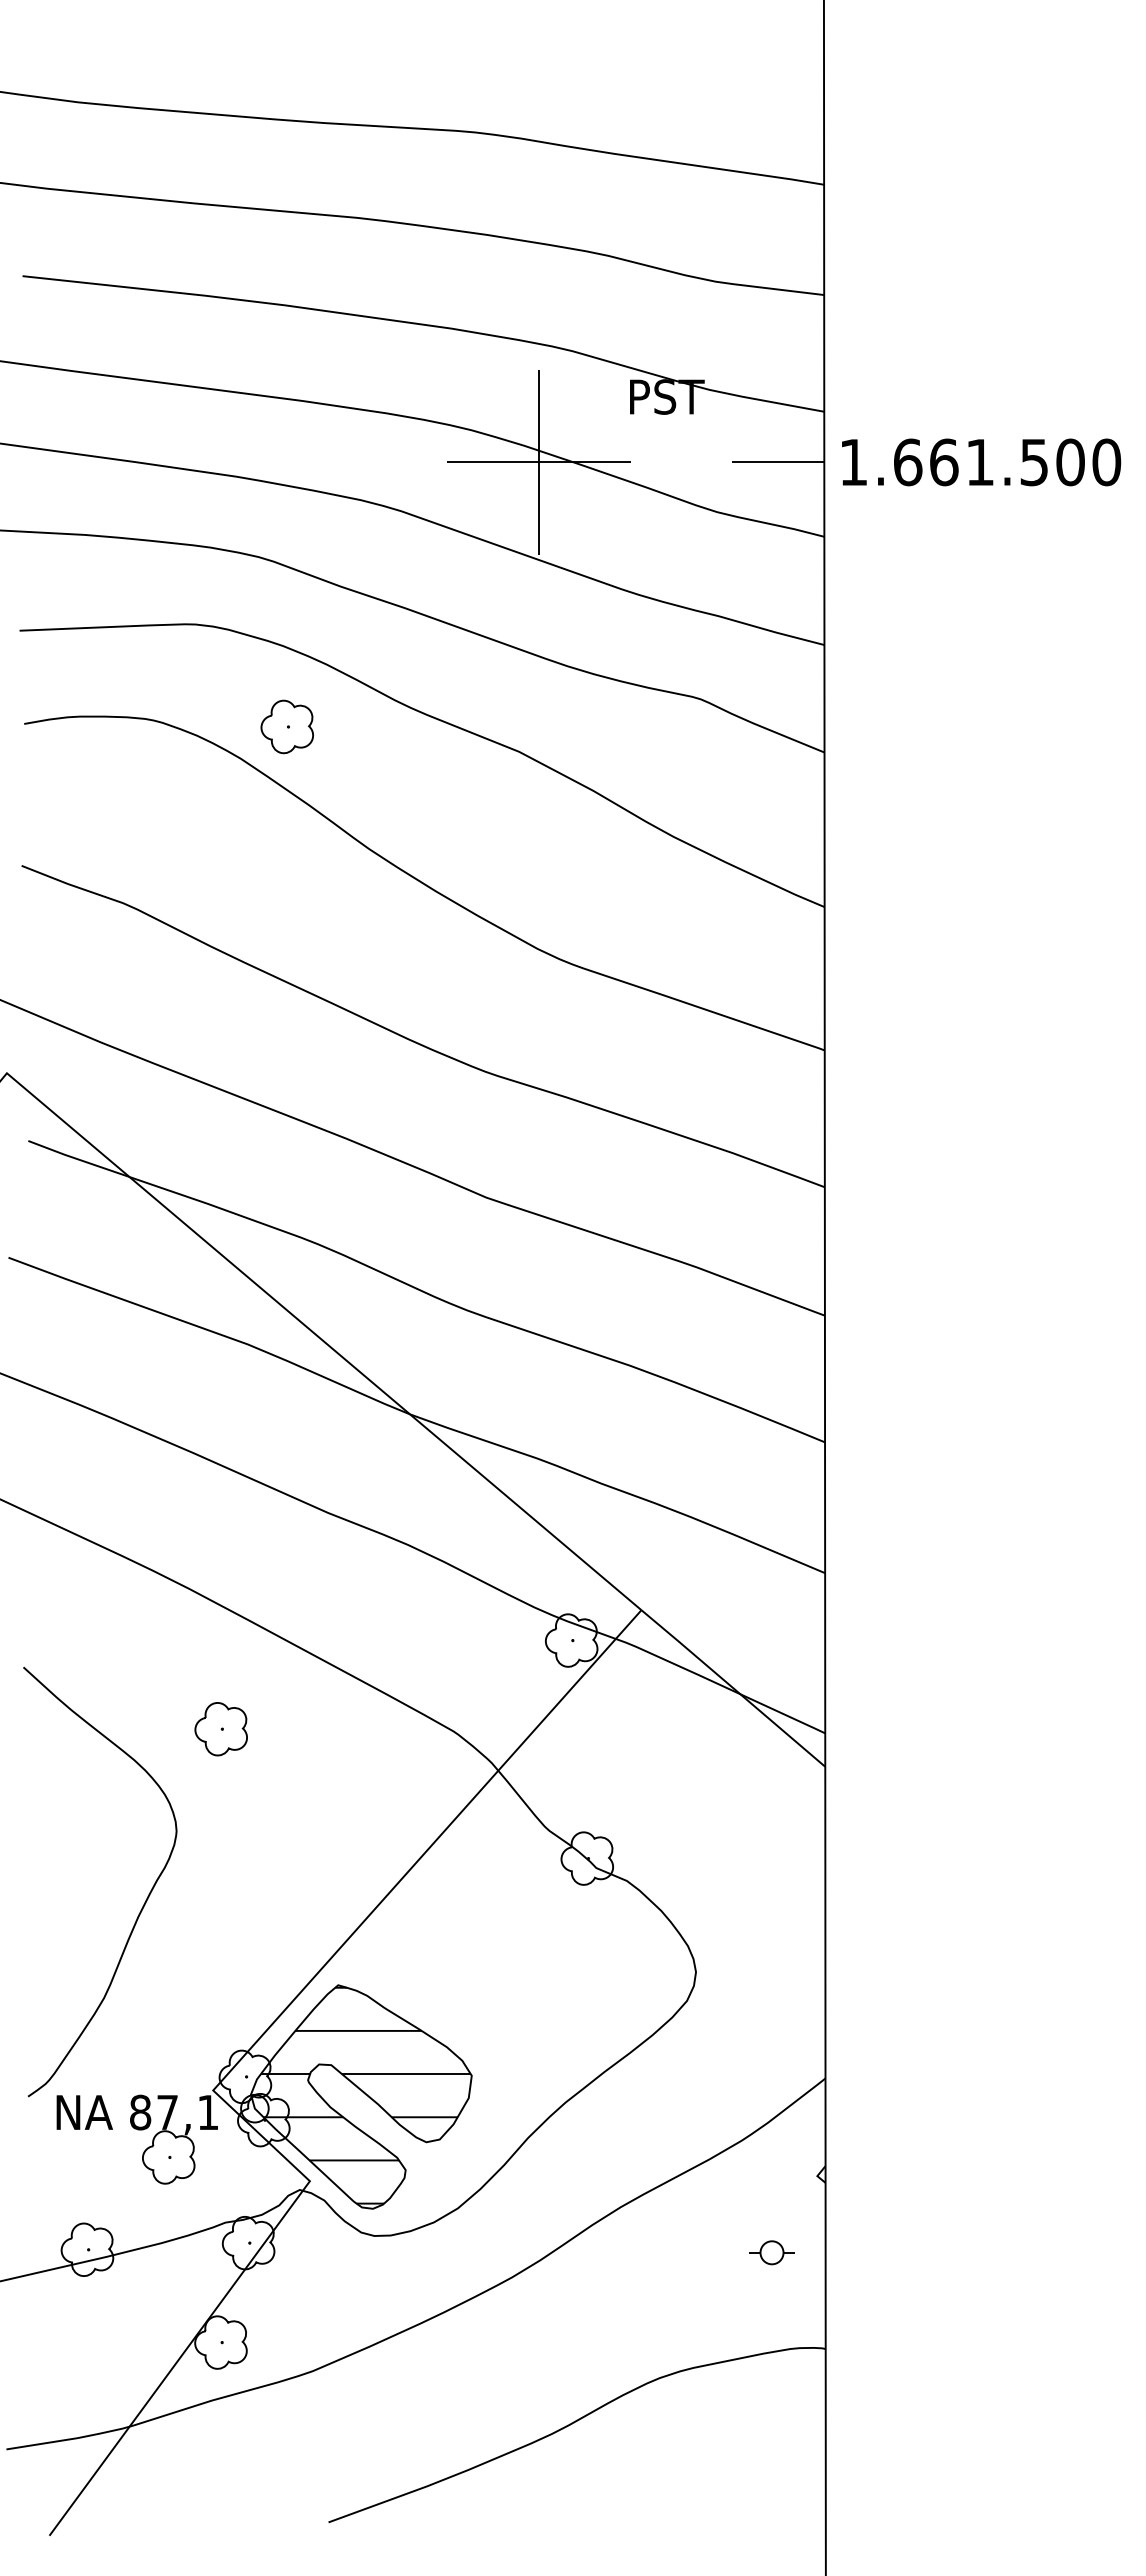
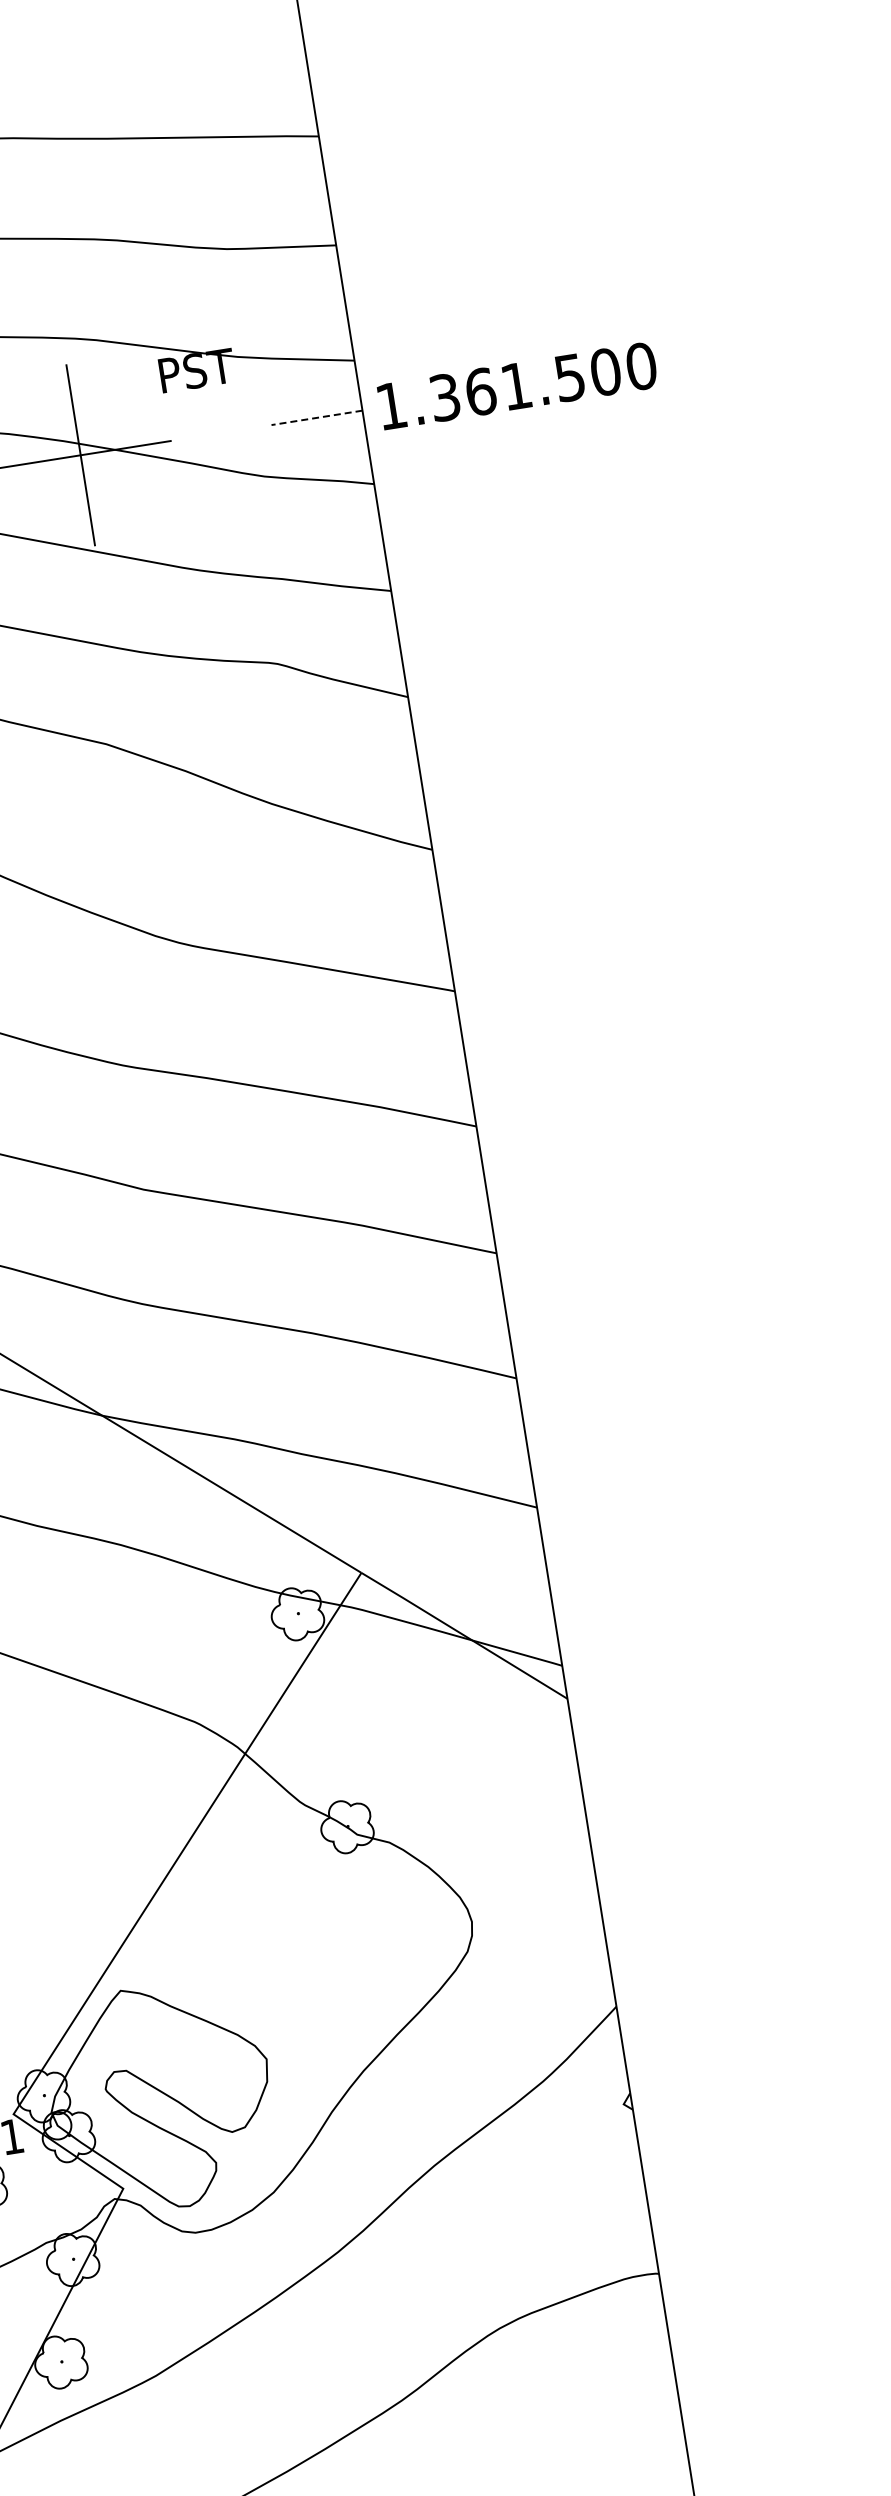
line: (777, 462) -> (316, 418), solid -> dashed
text: (908, 462) -> (445, 397), 1.661.500 -> 1.361.500
hatch: (365, 2095) -> (164, 2095), removed
part: (771, 2252) -> (590, 2186), removed

